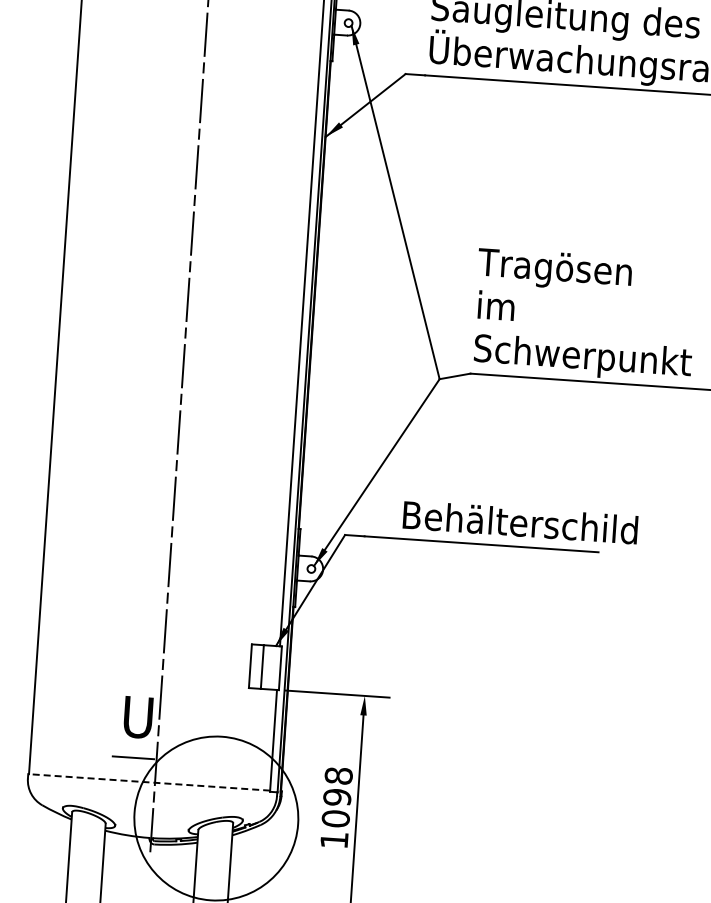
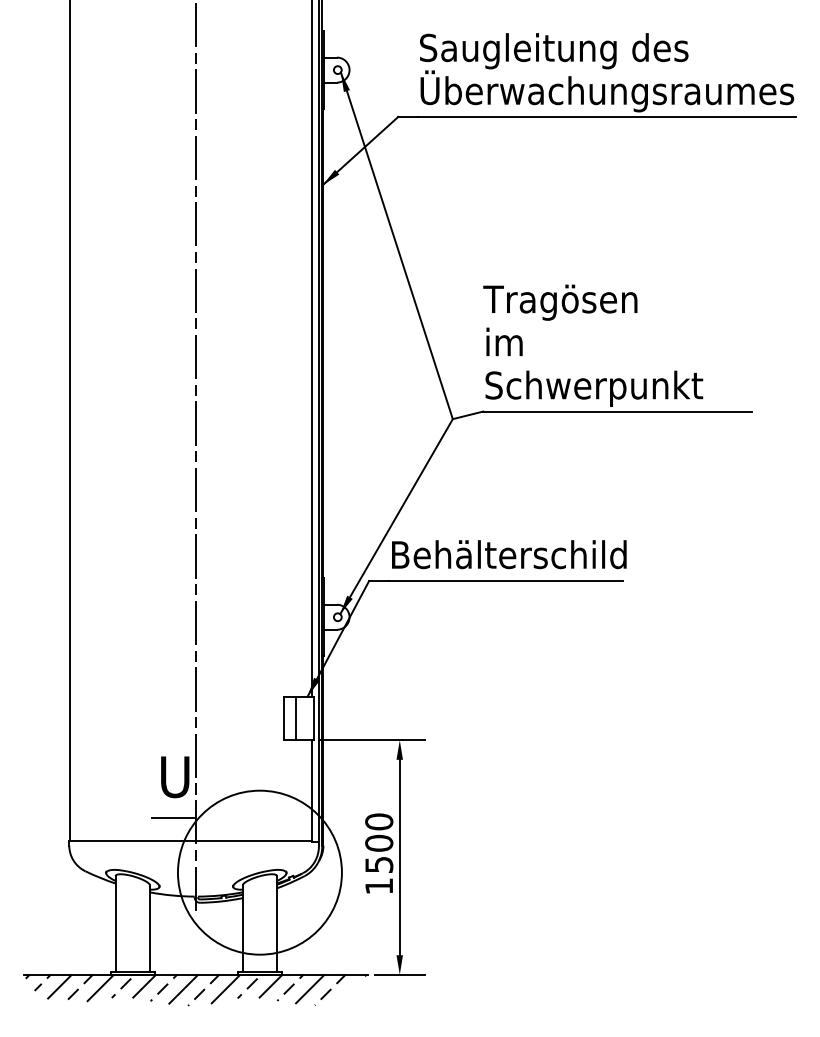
text: (520, 522) -> (509, 554), moved
line: (149, 782) -> (190, 841), dashed -> solid
text: (337, 797) -> (379, 843), 1098 -> 1500

